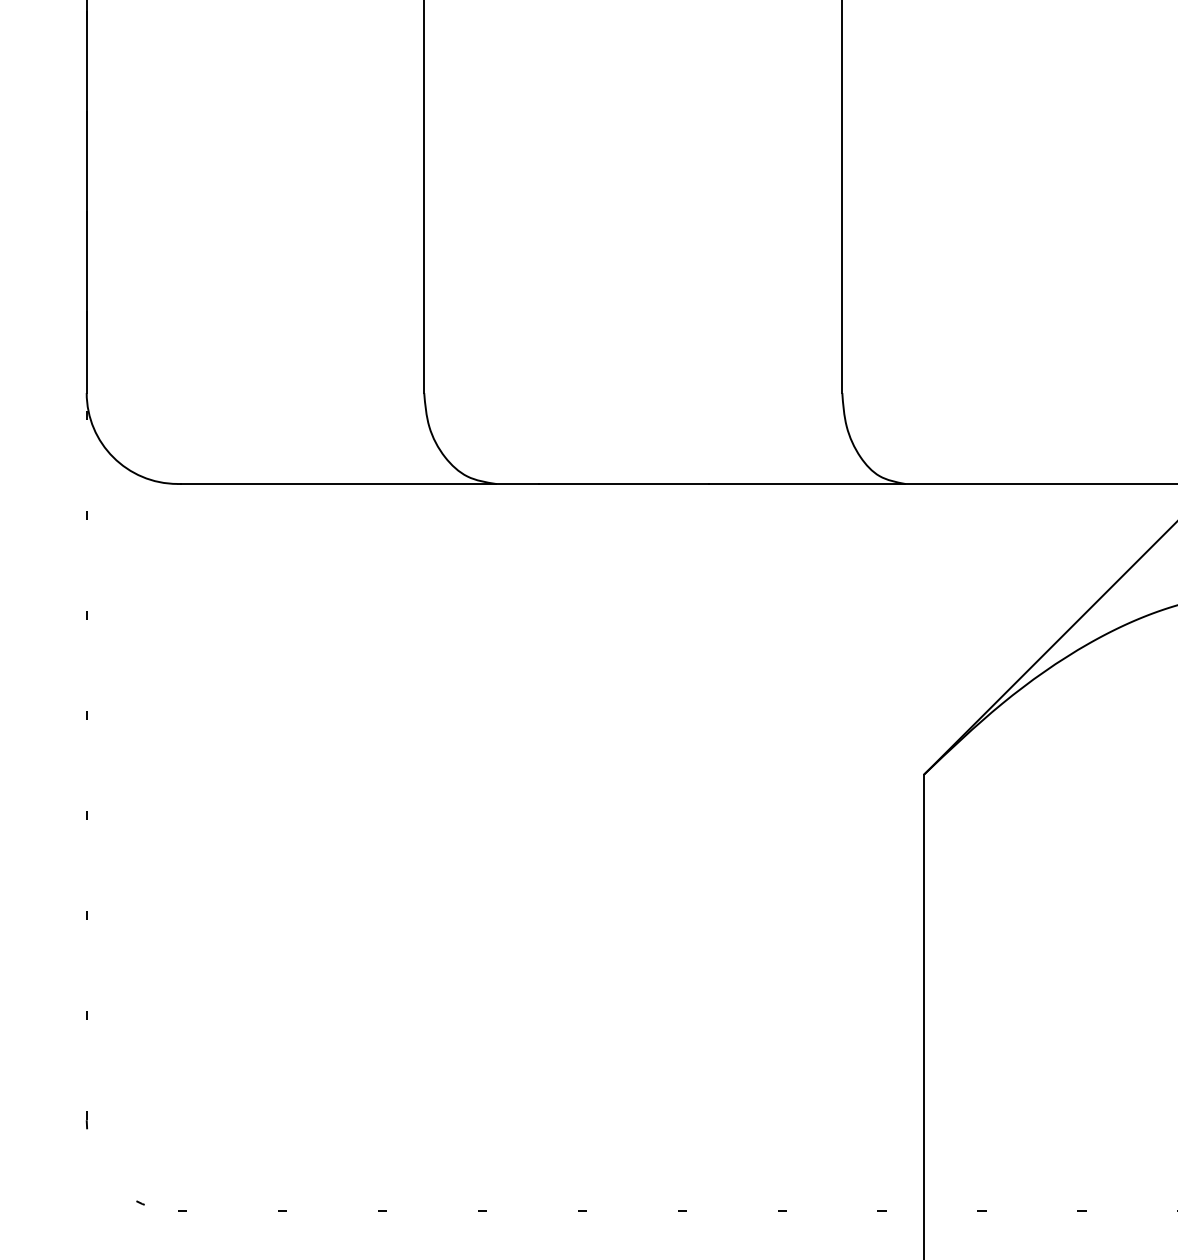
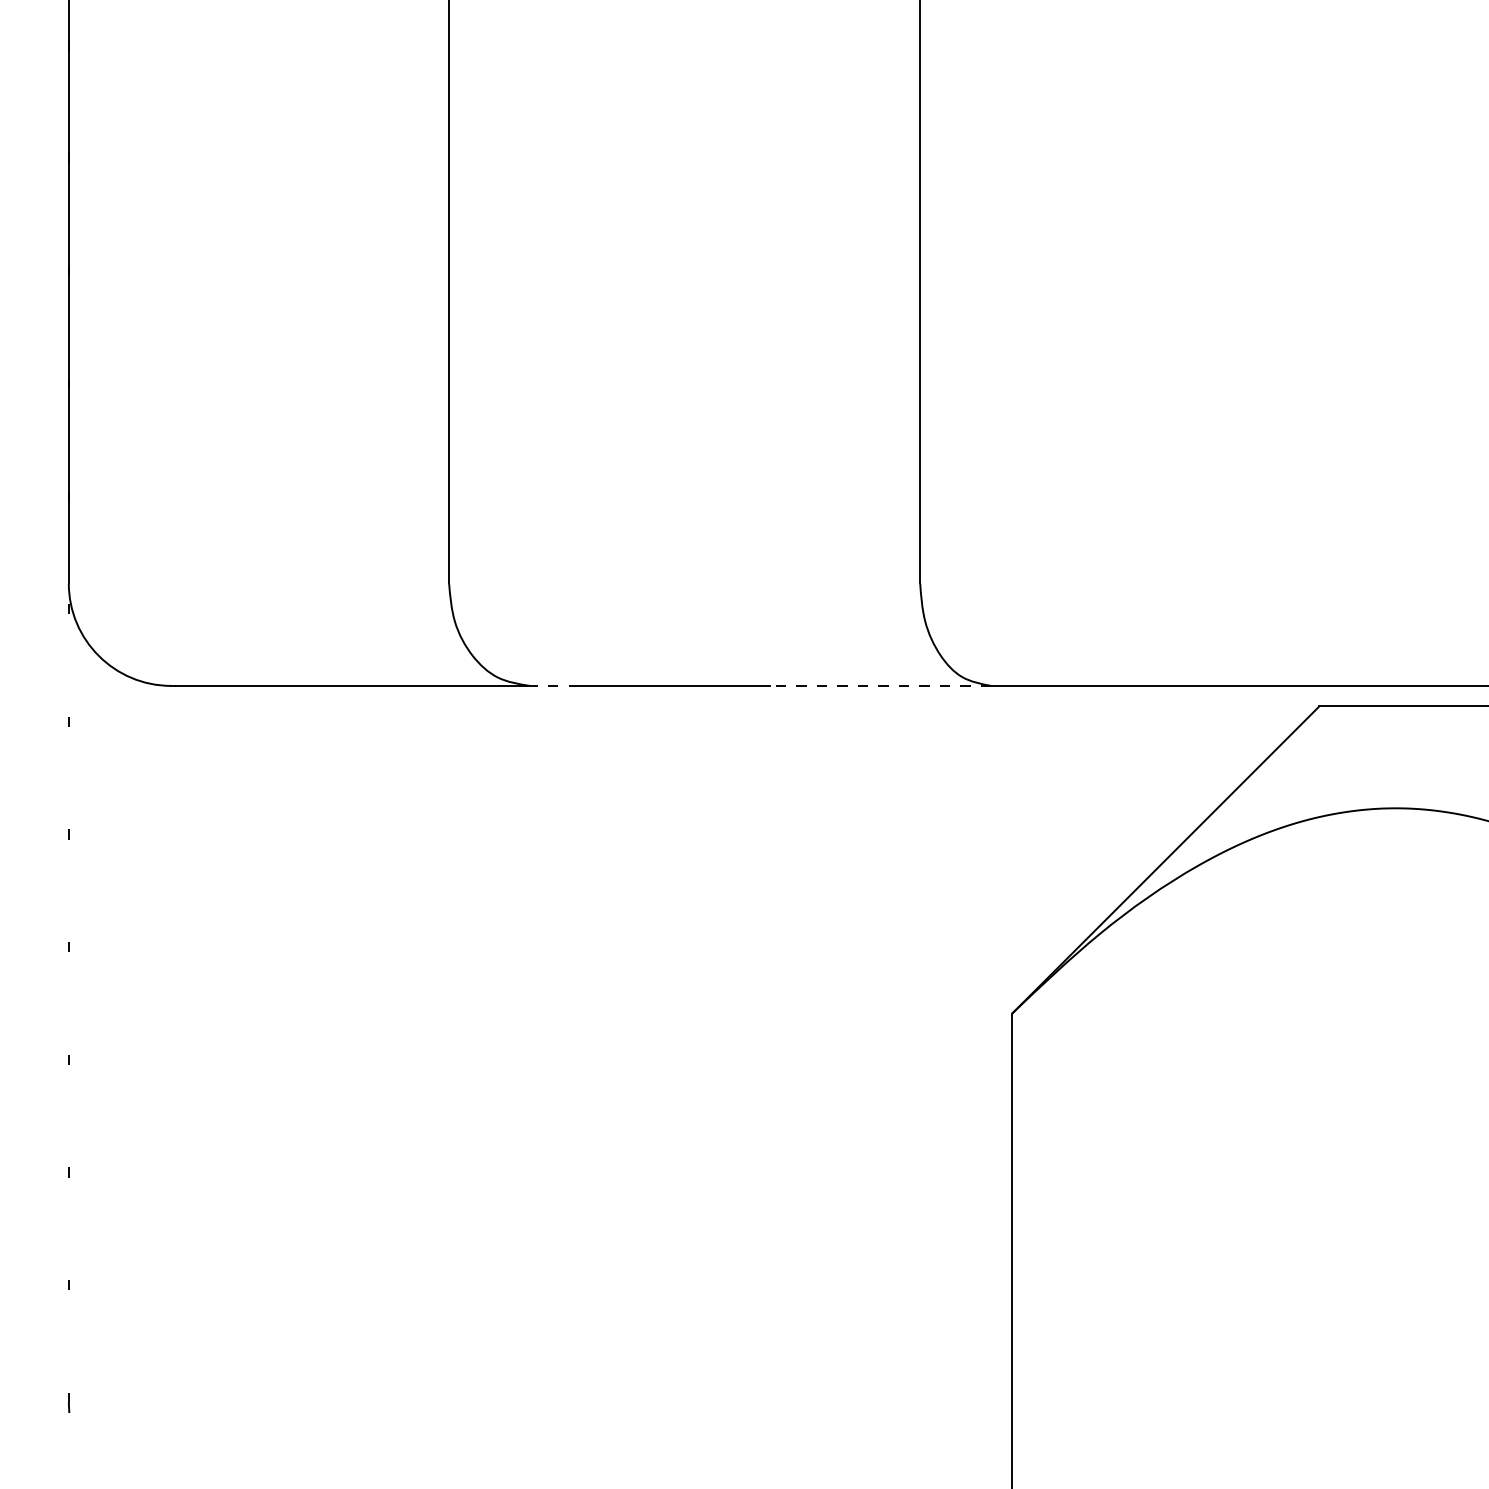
line: (517, 483) -> (554, 685), solid -> dashed
line: (807, 483) -> (880, 685), solid -> dashed

